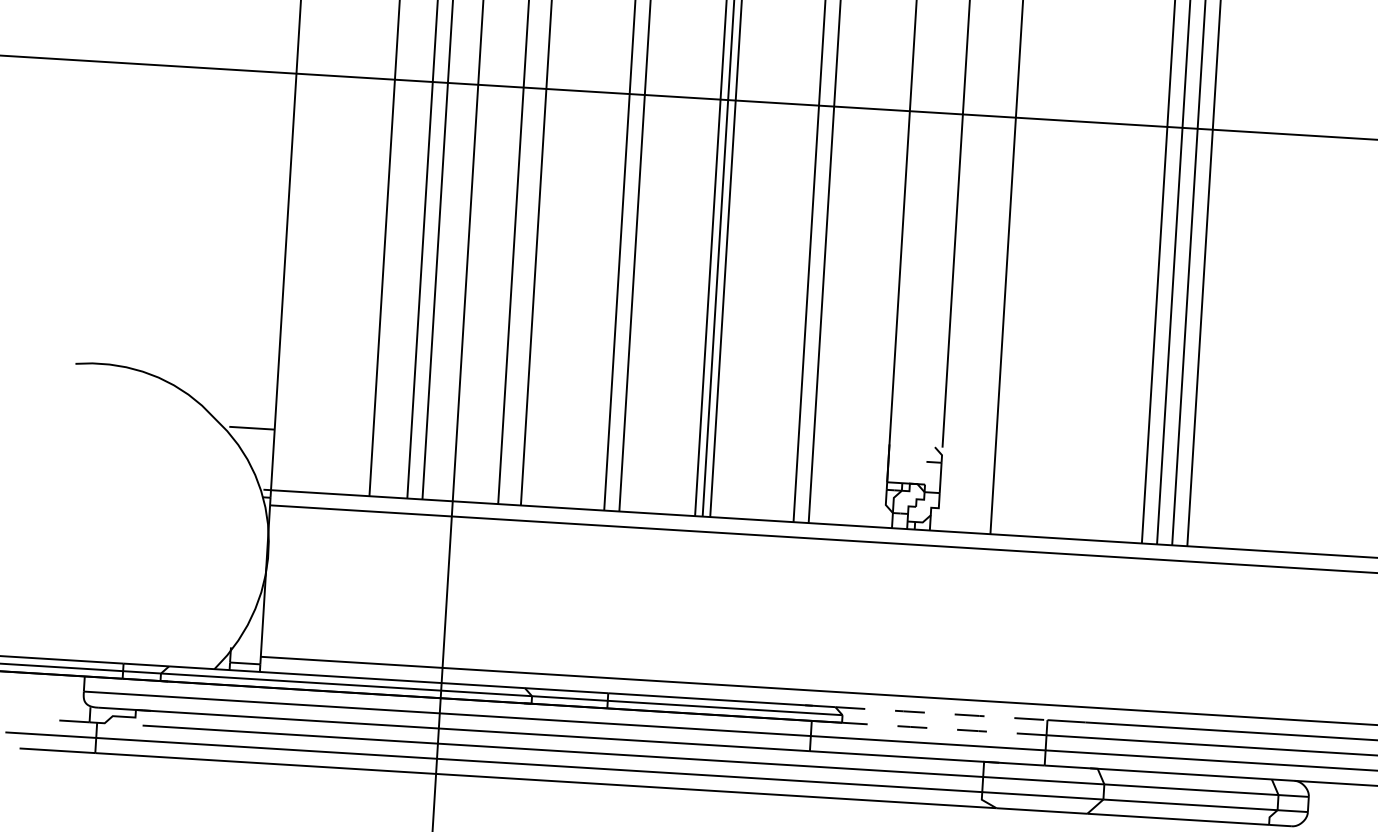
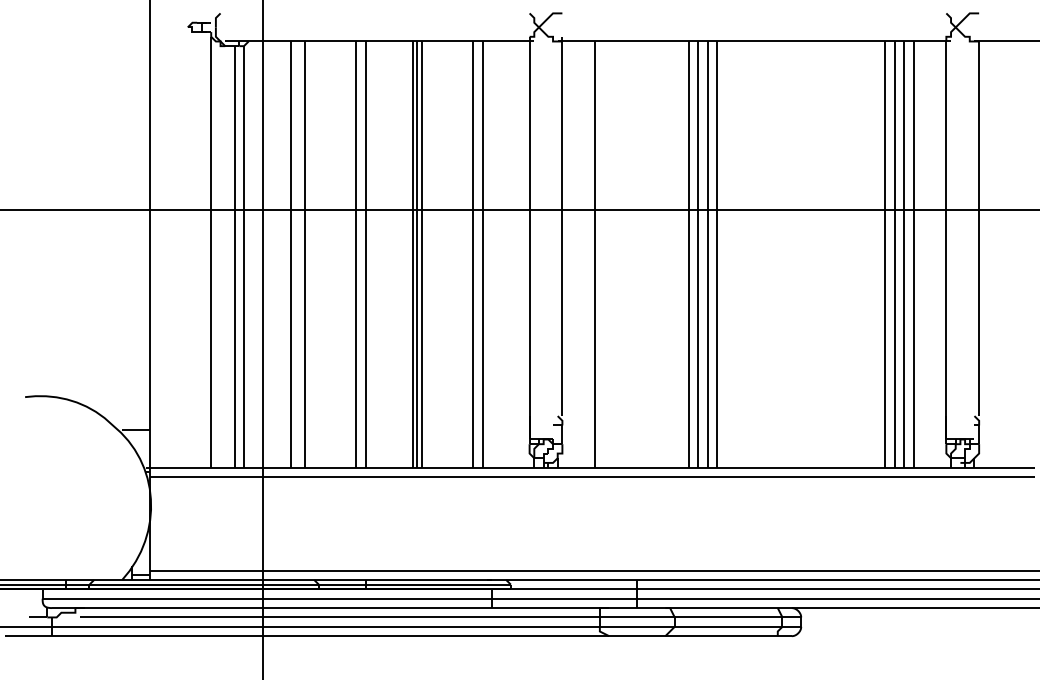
line: (942, 712) -> (572, 579), dashed -> solid
line: (943, 729) -> (573, 589), dashed -> solid

